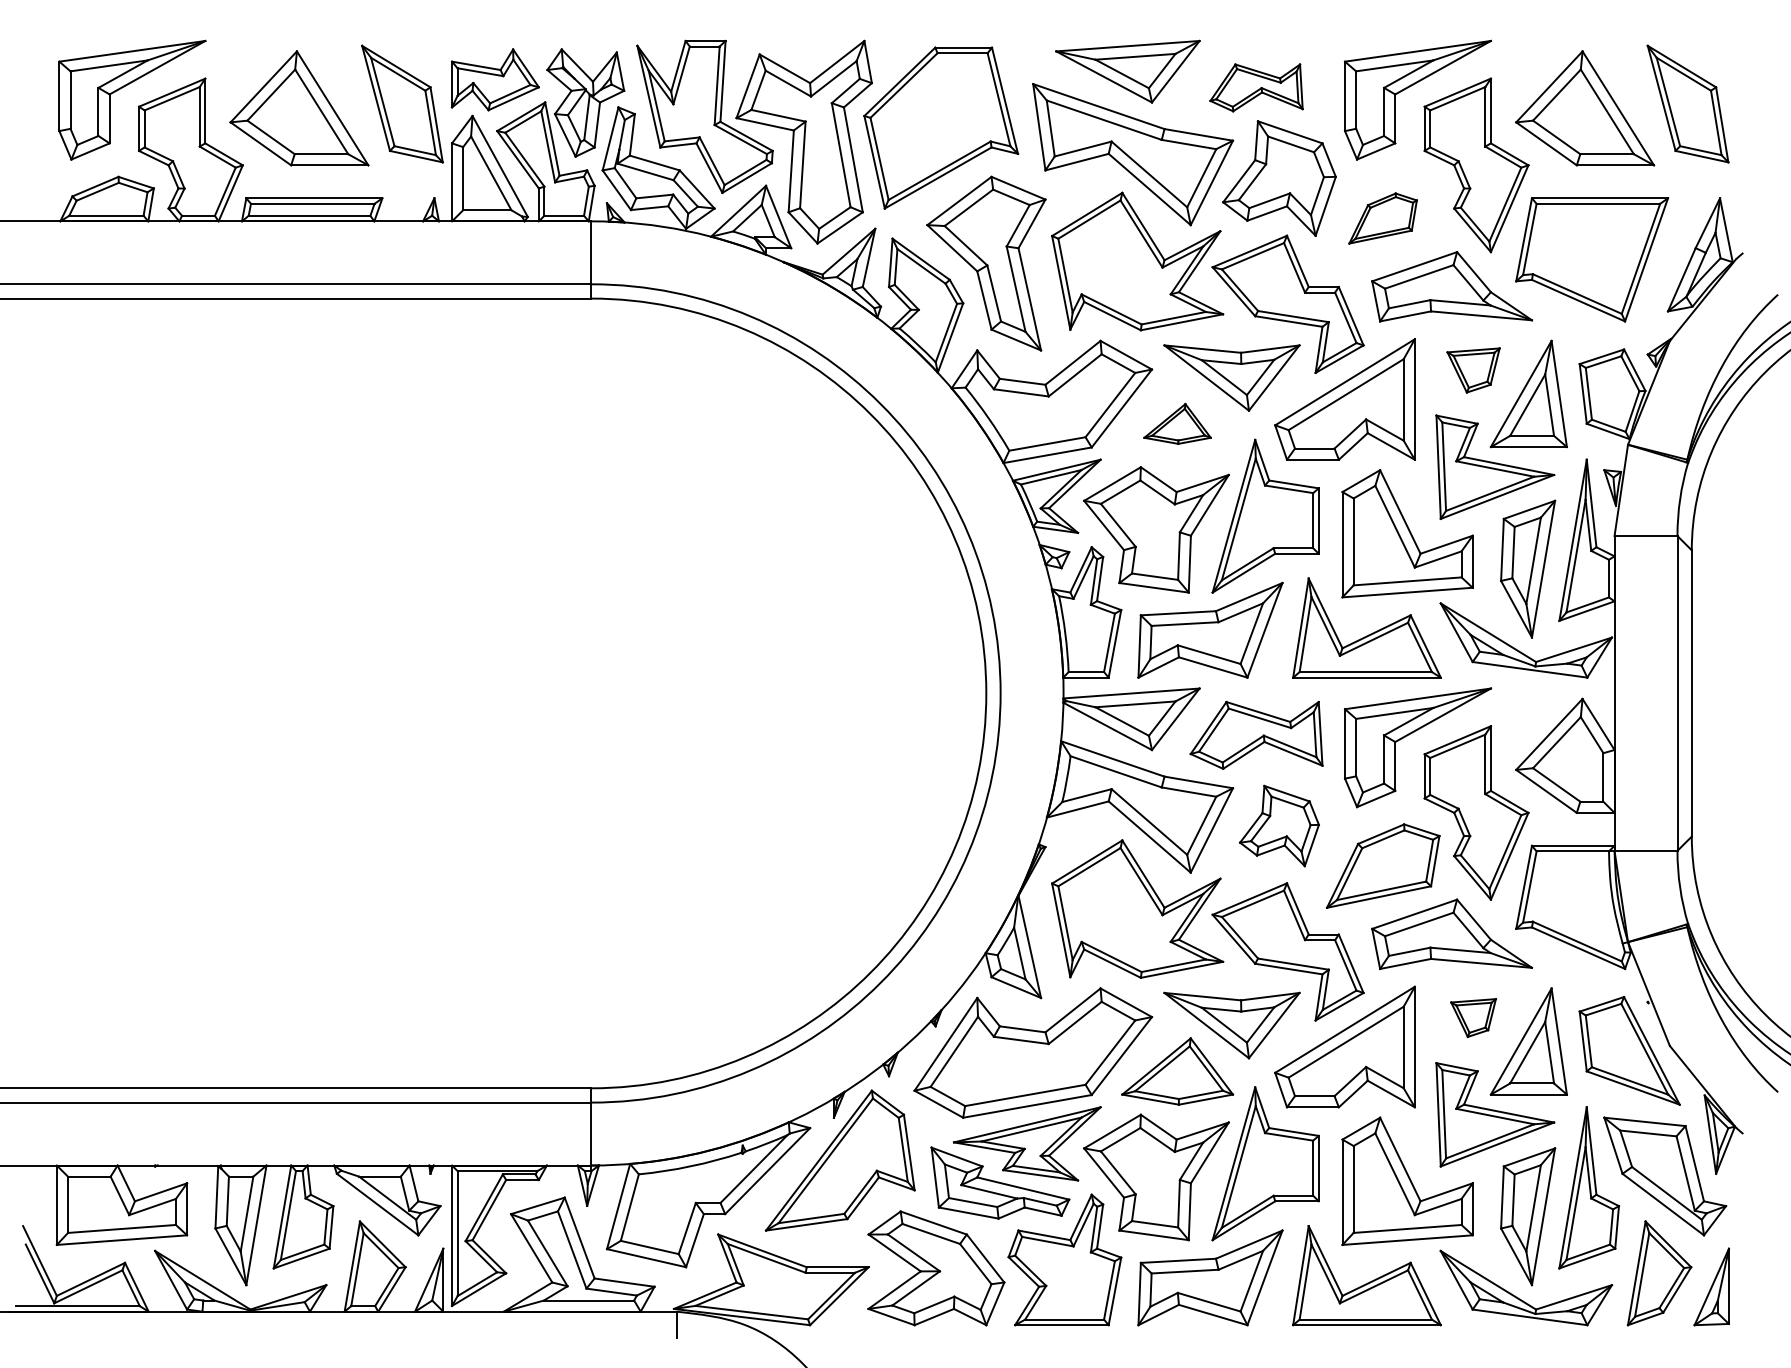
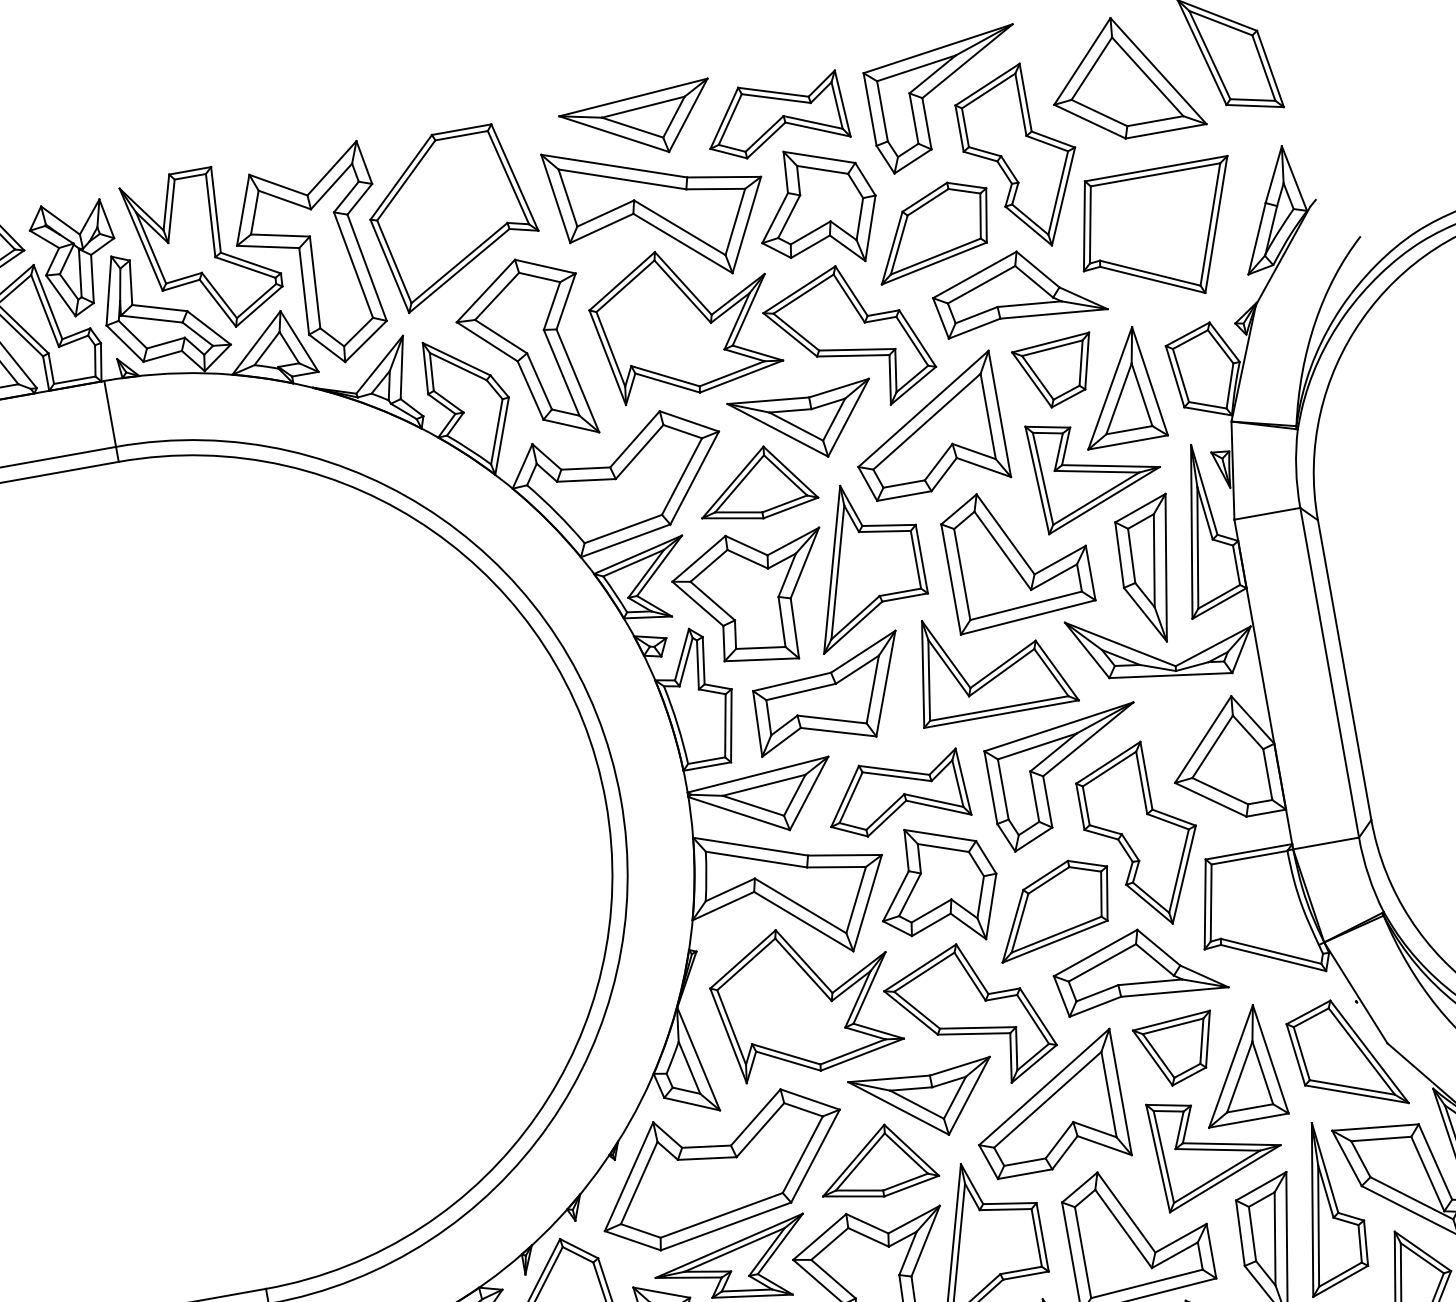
part: (1256, 87) -> (775, 116), size x1.43
part: (1382, 218) -> (932, 230), size x1.67
part: (1473, 370) -> (1055, 372), size x1.43
part: (1177, 423) -> (755, 483), size x1.67
part: (1279, 825) -> (937, 885), size x1.43
part: (1473, 1017) -> (1176, 1050), size x1.67

